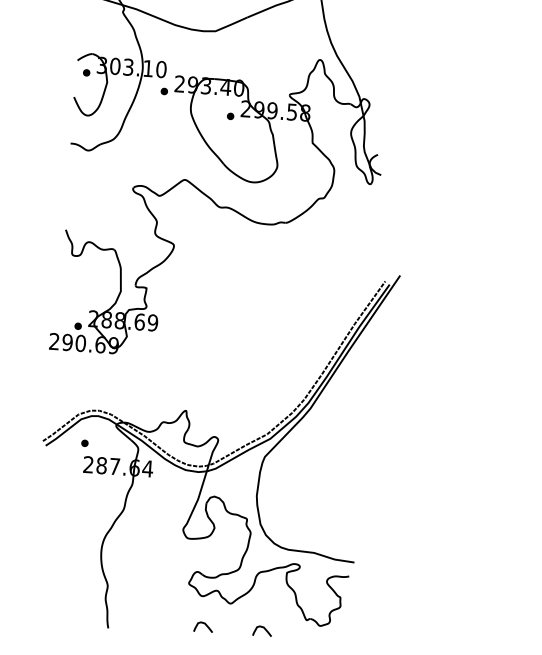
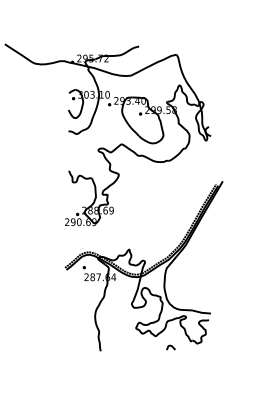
curve: (202, 624) -> (143, 346), removed

